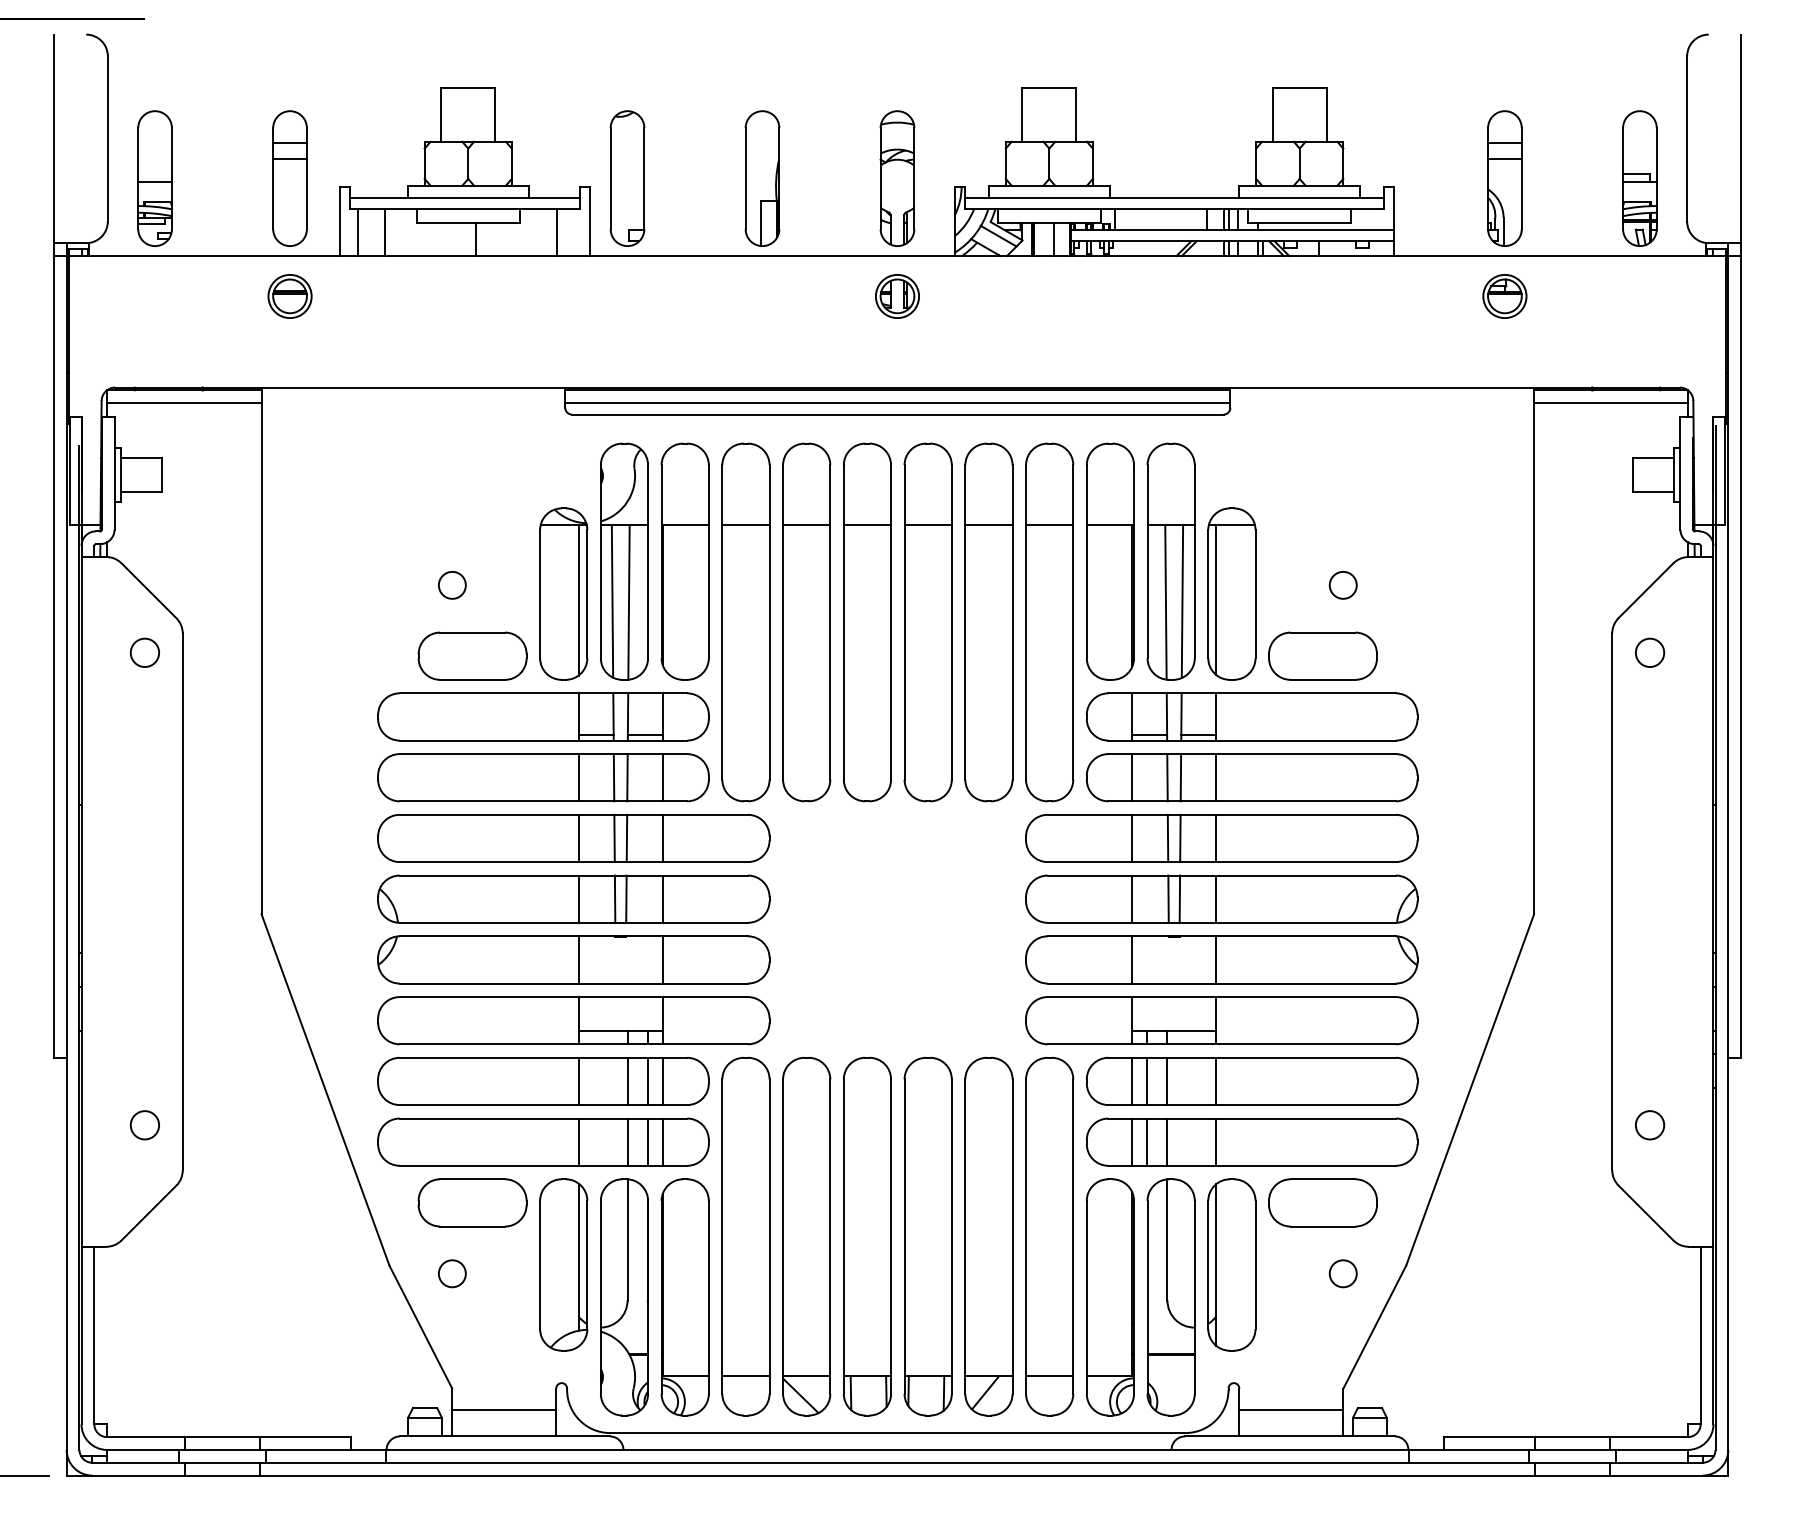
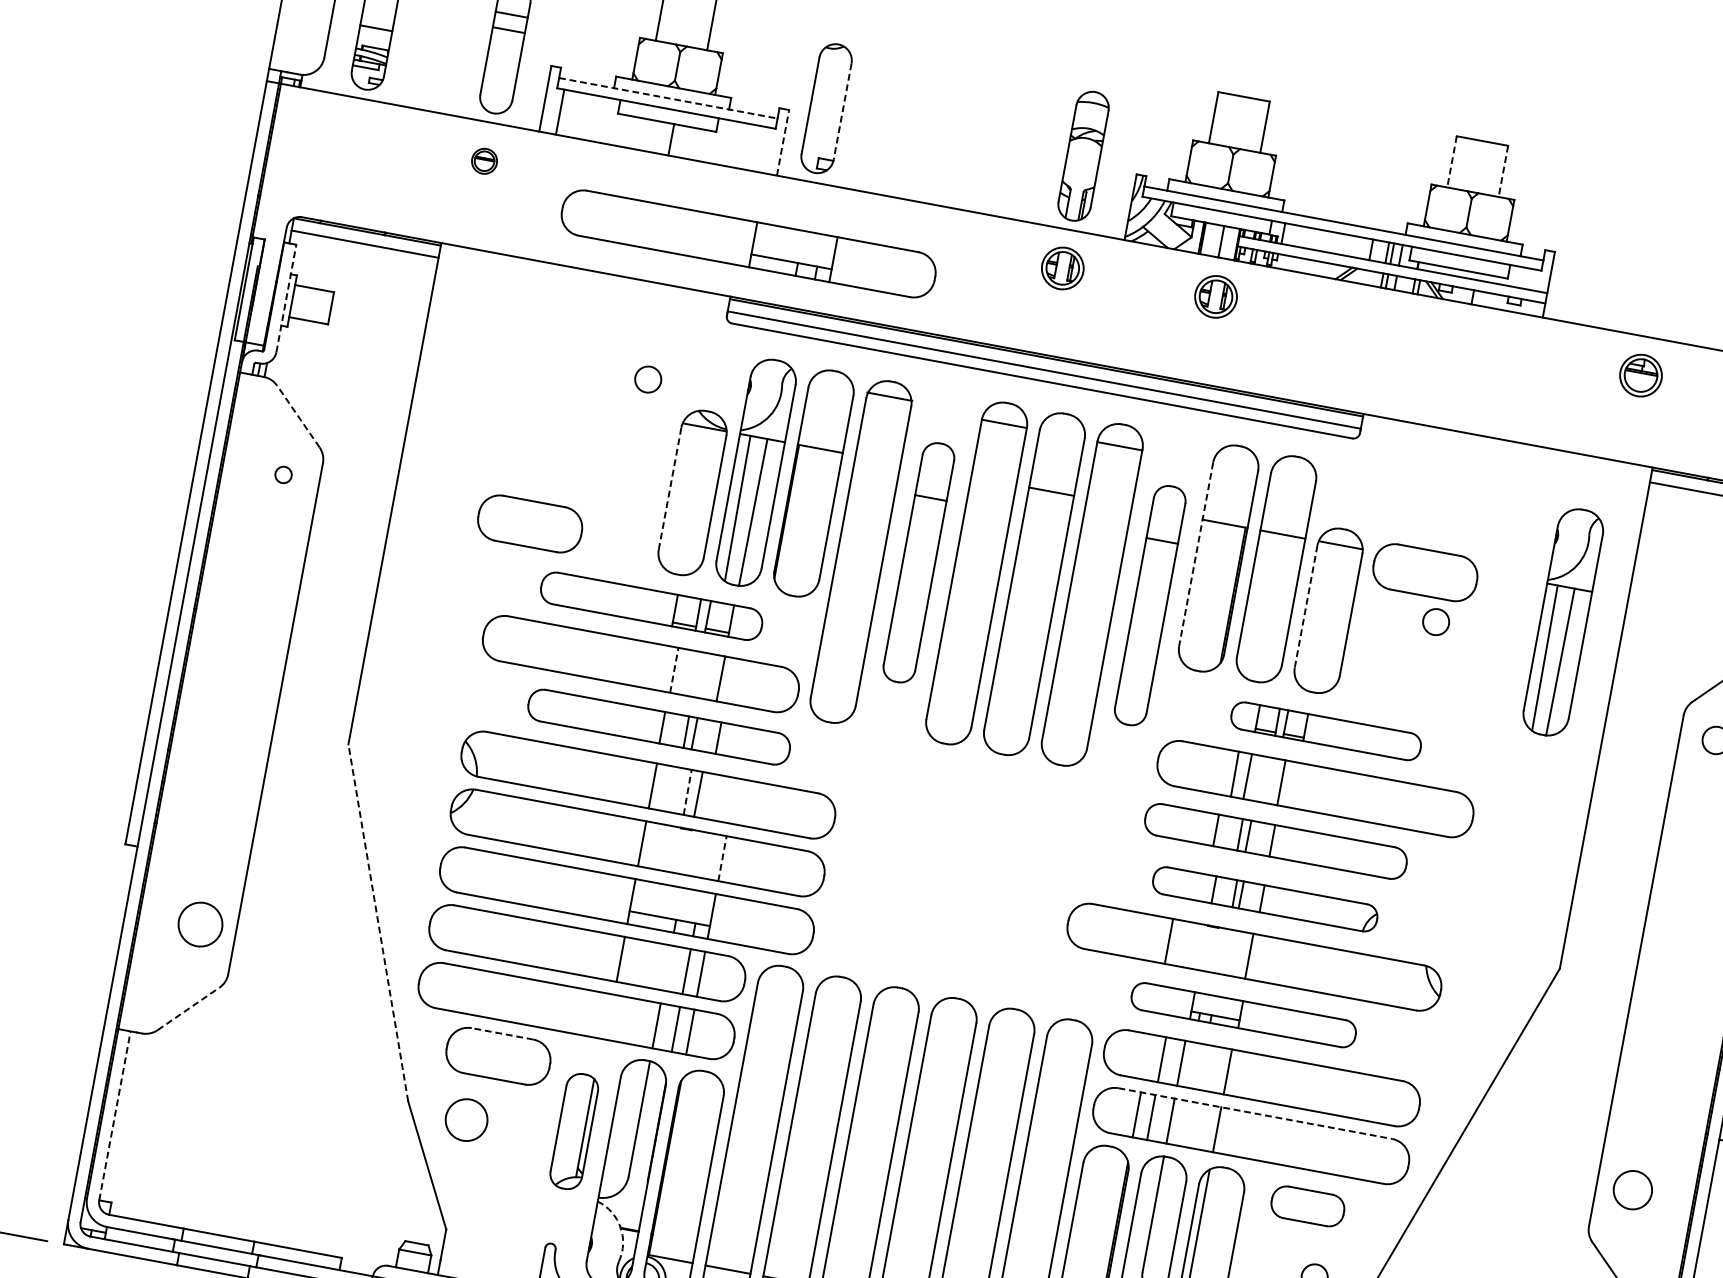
line: (1272, 114) -> (1451, 161), solid -> dashed
line: (1326, 114) -> (1503, 170), solid -> dashed
line: (644, 178) -> (842, 111), solid -> dashed
part: (762, 178) -> (955, 132), removed
part: (1504, 178) -> (1661, 263), removed
line: (464, 197) -> (668, 97), solid -> dashed
line: (589, 221) -> (782, 142), solid -> dashed
line: (556, 231) -> (749, 146), removed
line: (384, 232) -> (585, 117), removed
line: (998, 235) -> (1169, 228), removed
part: (289, 296) -> (484, 161), size x0.6
part: (1058, 296) -> (1216, 296), added
part: (573, 330) -> (748, 243), added
line: (114, 473) -> (286, 298), solid -> dashed
line: (745, 525) -> (889, 396), moved
line: (867, 525) -> (1004, 424), moved
line: (988, 525) -> (1119, 446), moved
line: (1086, 561) -> (1195, 554), solid -> dashed
part: (1472, 561) -> (1563, 622), added
circle: (452, 585) -> (648, 379), moved
line: (149, 590) -> (298, 416), solid -> dashed
line: (540, 593) -> (670, 488), solid -> dashed
line: (1208, 594) -> (1306, 607), solid -> dashed
line: (1216, 599) -> (1312, 613), removed
line: (578, 600) -> (705, 501), removed
line: (1182, 601) -> (1280, 609), removed
line: (1165, 602) -> (1263, 607), removed
part: (806, 622) -> (918, 562), size x0.7
part: (1049, 622) -> (1149, 605), size x0.7
circle: (144, 652) -> (283, 474), size x0.6
part: (472, 655) -> (530, 523), moved
part: (1322, 655) -> (1425, 571), moved
part: (543, 716) -> (651, 605), size x0.7
part: (1251, 716) -> (1325, 730), size x0.6
line: (578, 777) -> (674, 670), solid -> dashed
line: (613, 777) -> (707, 676), removed
line: (662, 777) -> (754, 684), removed
line: (1132, 777) -> (1201, 767), removed
part: (573, 837) -> (658, 726), size x0.7
part: (1221, 837) -> (1275, 840), size x0.7
line: (662, 898) -> (732, 800), removed
part: (1221, 898) -> (1264, 898), size x0.6
line: (615, 899) -> (687, 792), solid -> dashed
line: (662, 959) -> (722, 858), solid -> dashed
part: (1221, 1020) -> (1243, 1014), size x0.6
line: (627, 1081) -> (667, 968), removed
line: (1132, 1081) -> (1147, 1057), removed
line: (325, 1089) -> (378, 922), solid -> dashed
line: (1252, 1118) -> (1255, 1113), solid -> dashed
circle: (144, 1125) -> (199, 924), size x1.6
circle: (1649, 1125) -> (1632, 1190), size x1.4
line: (578, 1141) -> (610, 1016), removed
line: (472, 1179) -> (502, 1034), solid -> dashed
part: (1322, 1202) -> (1307, 1205), size x0.7
line: (149, 1213) -> (188, 1009), solid -> dashed
part: (563, 1264) -> (574, 1131), size x0.7
circle: (452, 1273) -> (466, 1119), size x1.6
line: (94, 1335) -> (115, 1115), solid -> dashed
arc: (628, 1353) -> (620, 1227), solid -> dashed
line: (504, 1410) -> (492, 1259), removed

